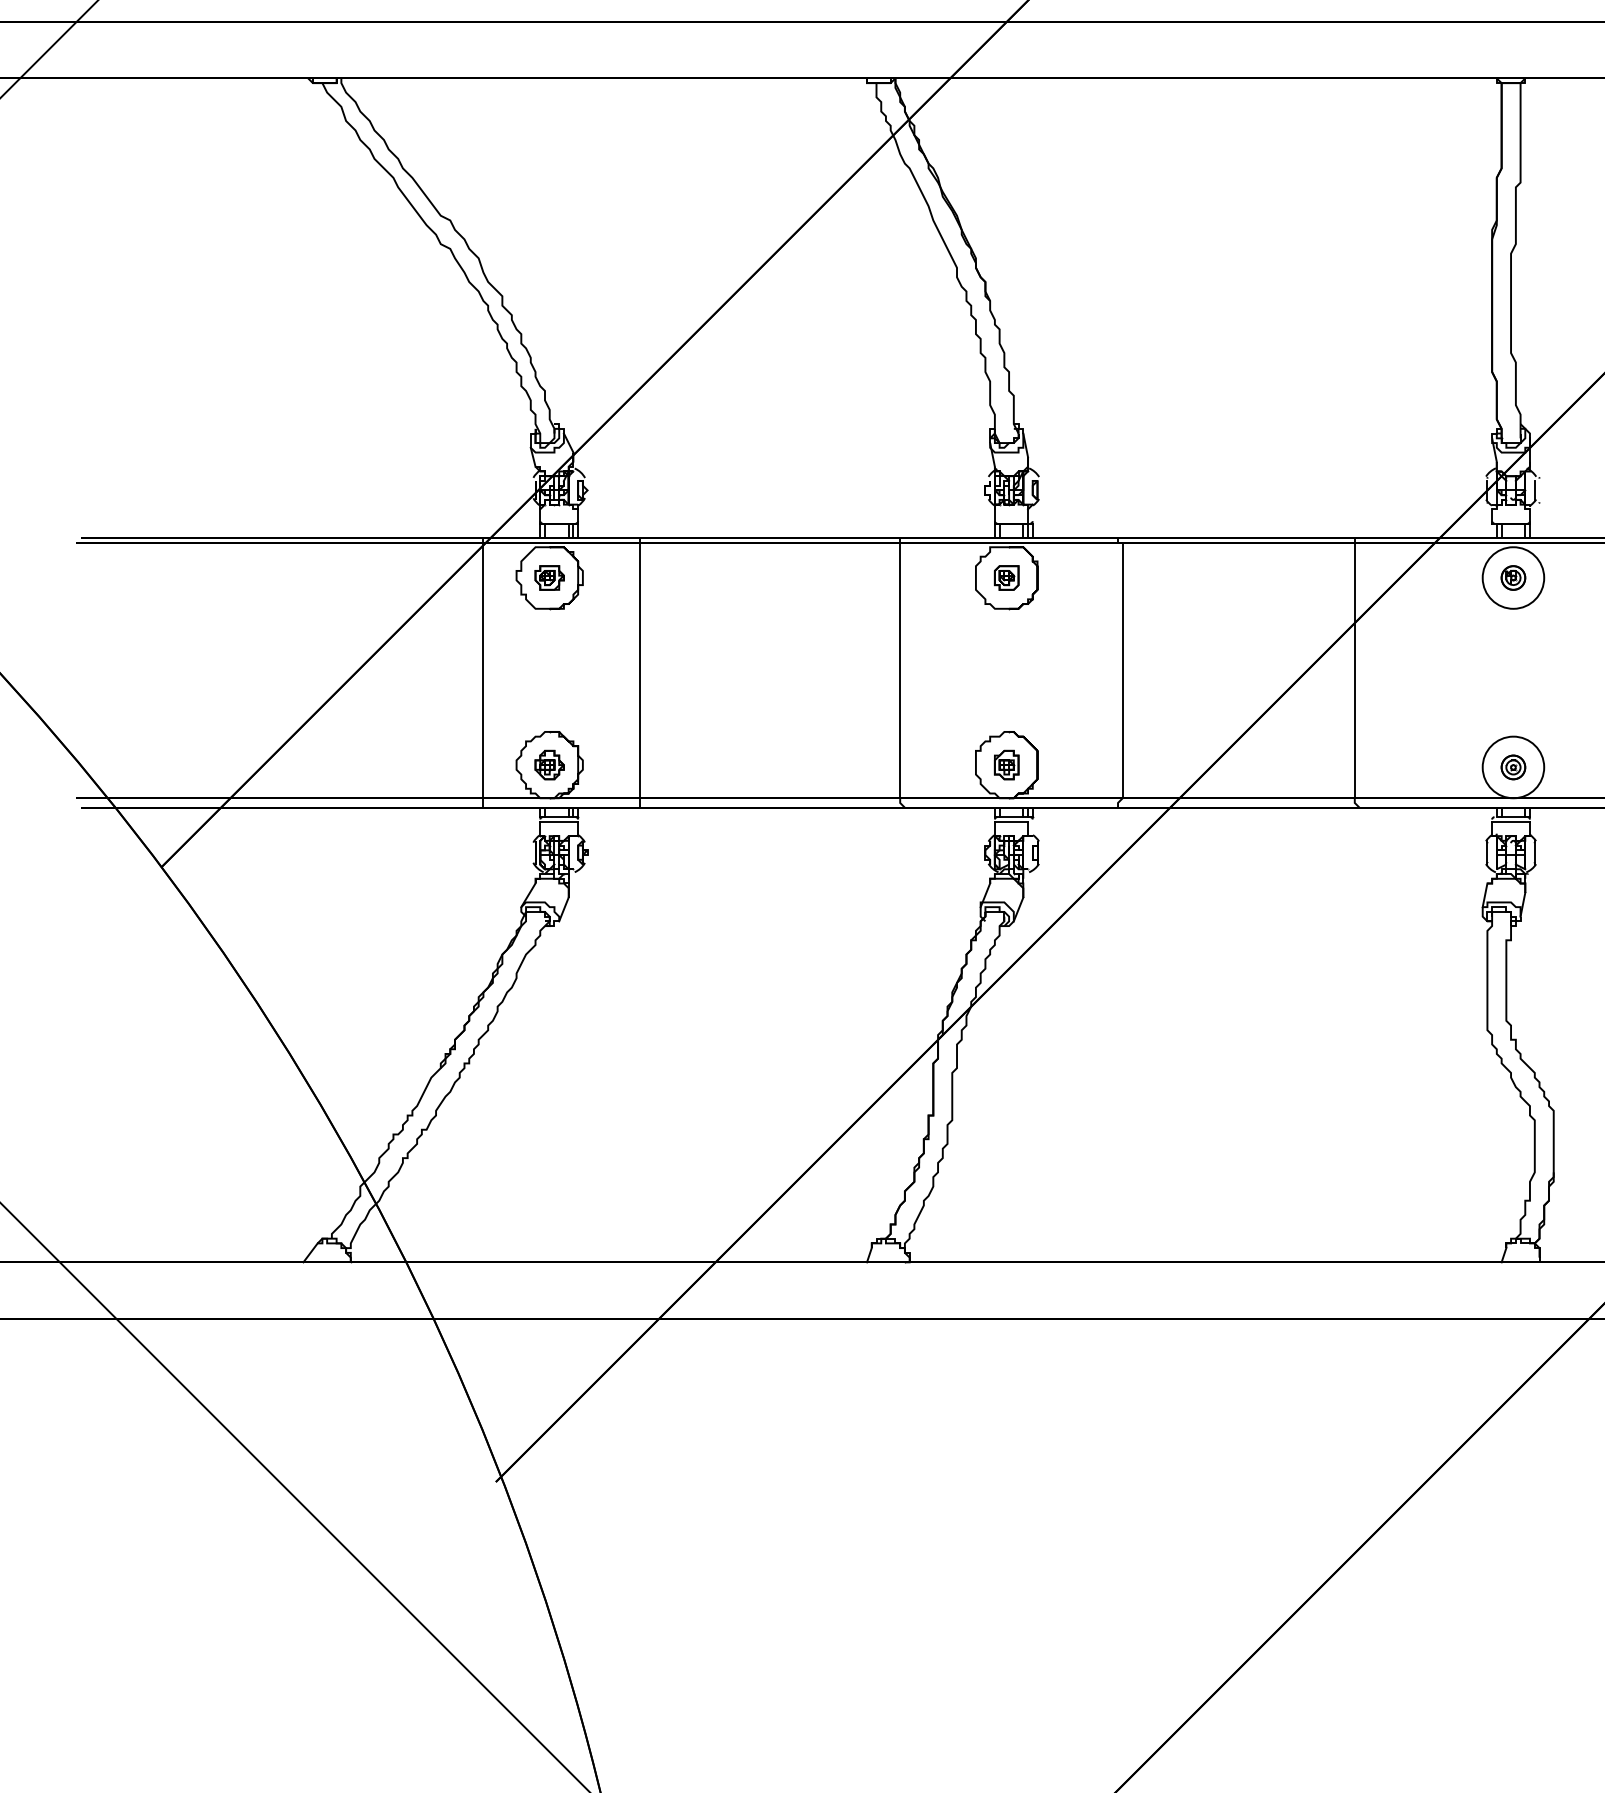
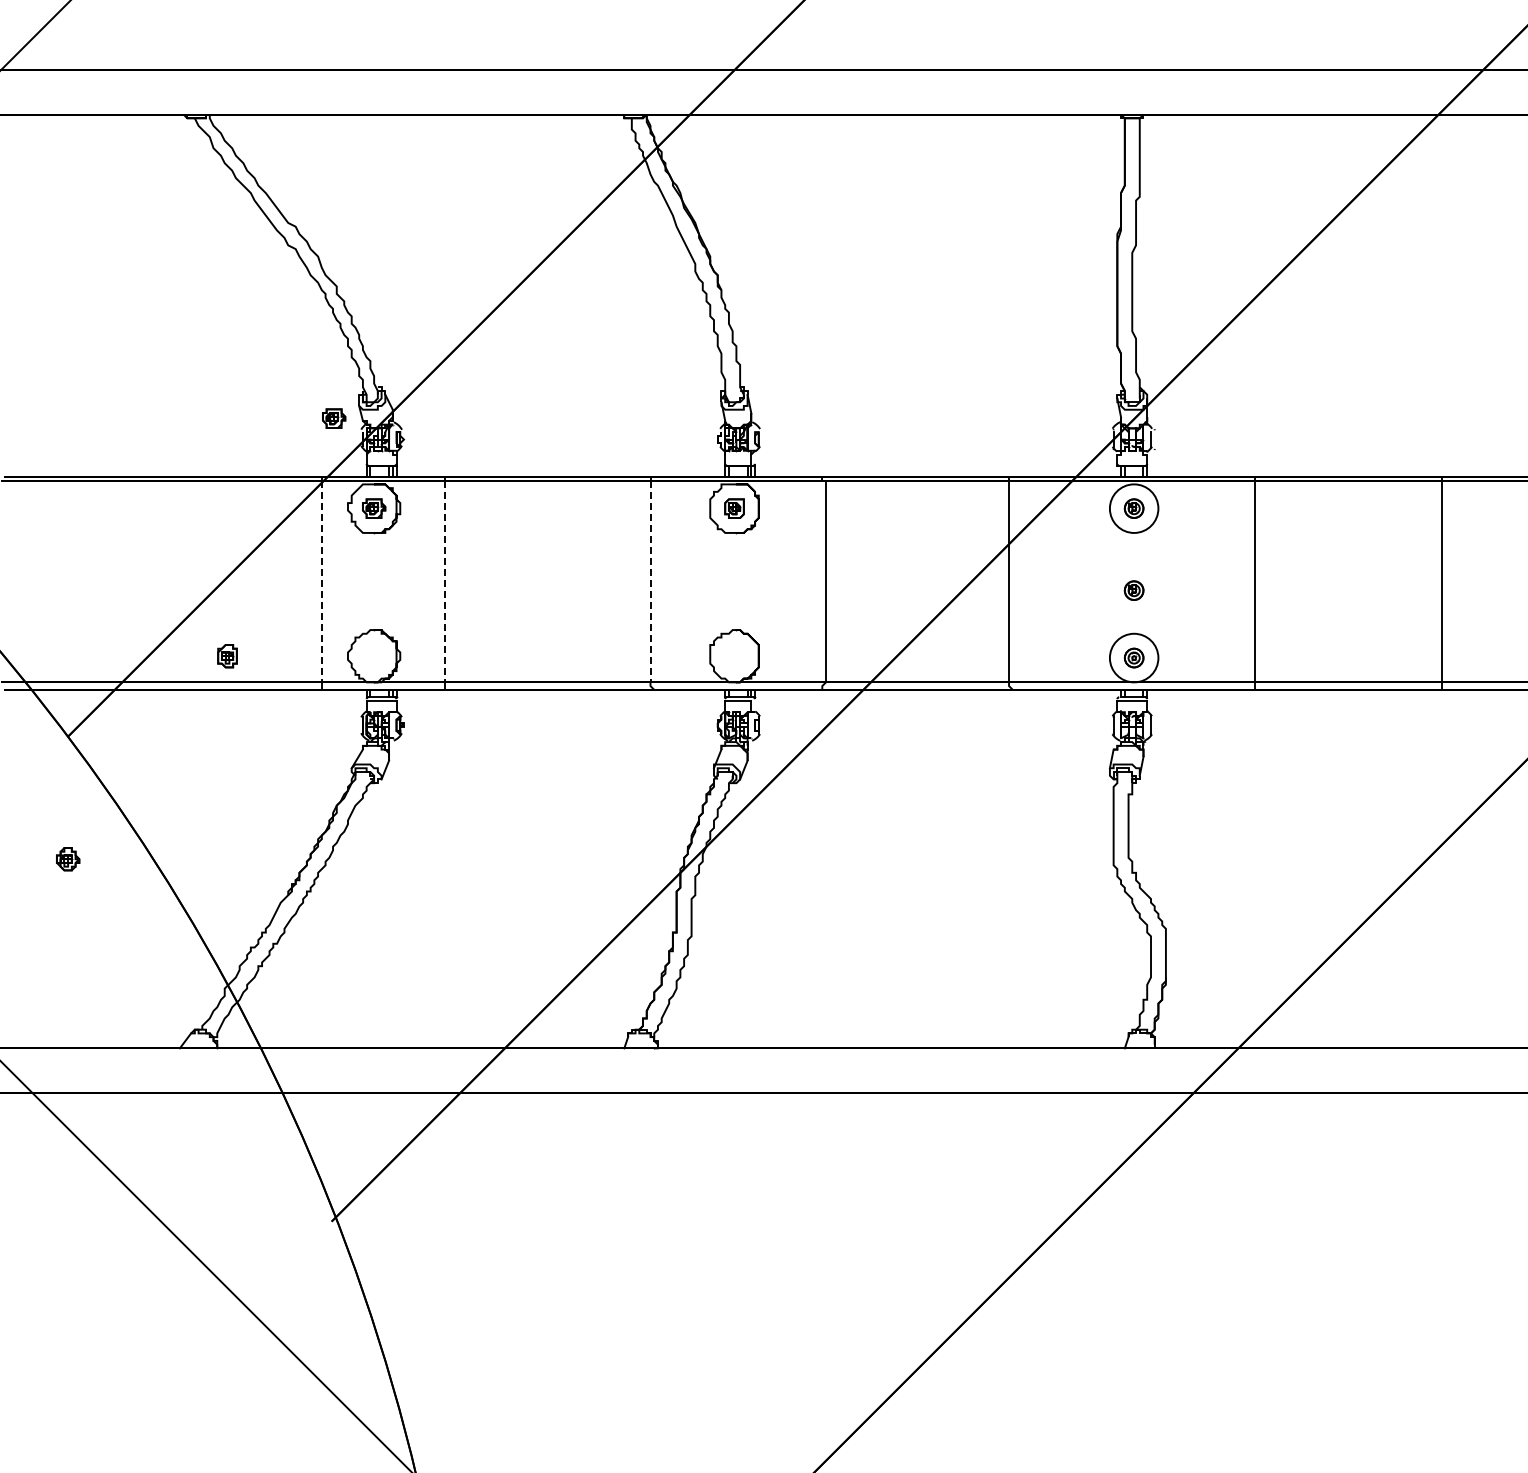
part: (499, 463) -> (334, 418), added
line: (483, 670) -> (321, 581), solid -> dashed
line: (640, 670) -> (445, 581), solid -> dashed
line: (900, 670) -> (650, 581), solid -> dashed
part: (1512, 681) -> (1133, 590), added
part: (550, 765) -> (68, 859), moved
part: (1006, 765) -> (227, 656), moved

